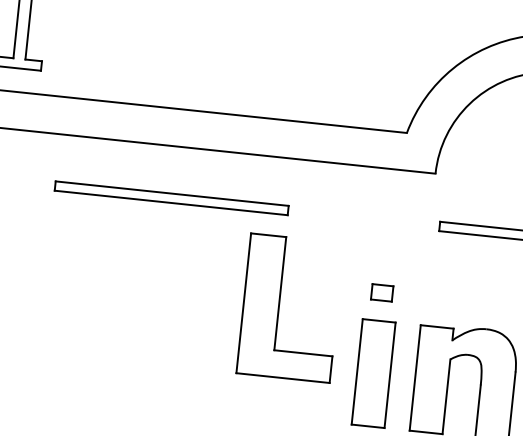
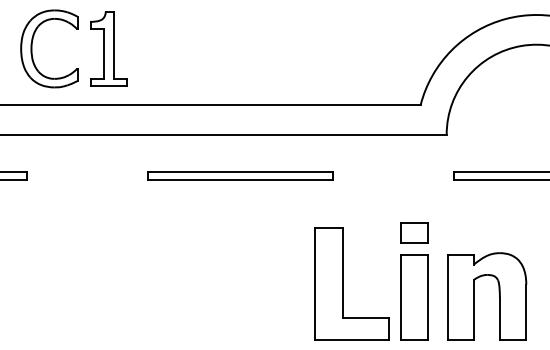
part: (382, 292) -> (414, 232), size x1.67
part: (279, 306) -> (343, 283), moved

